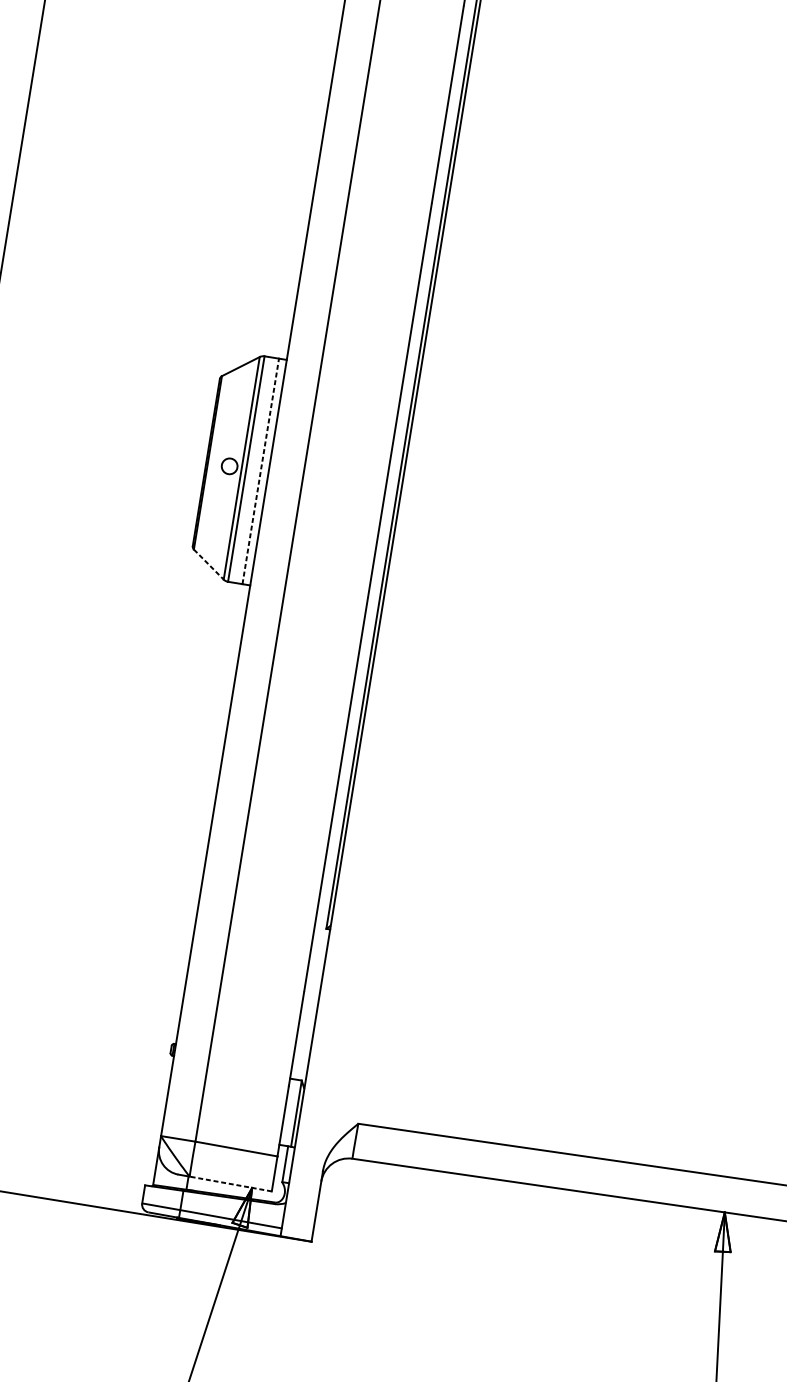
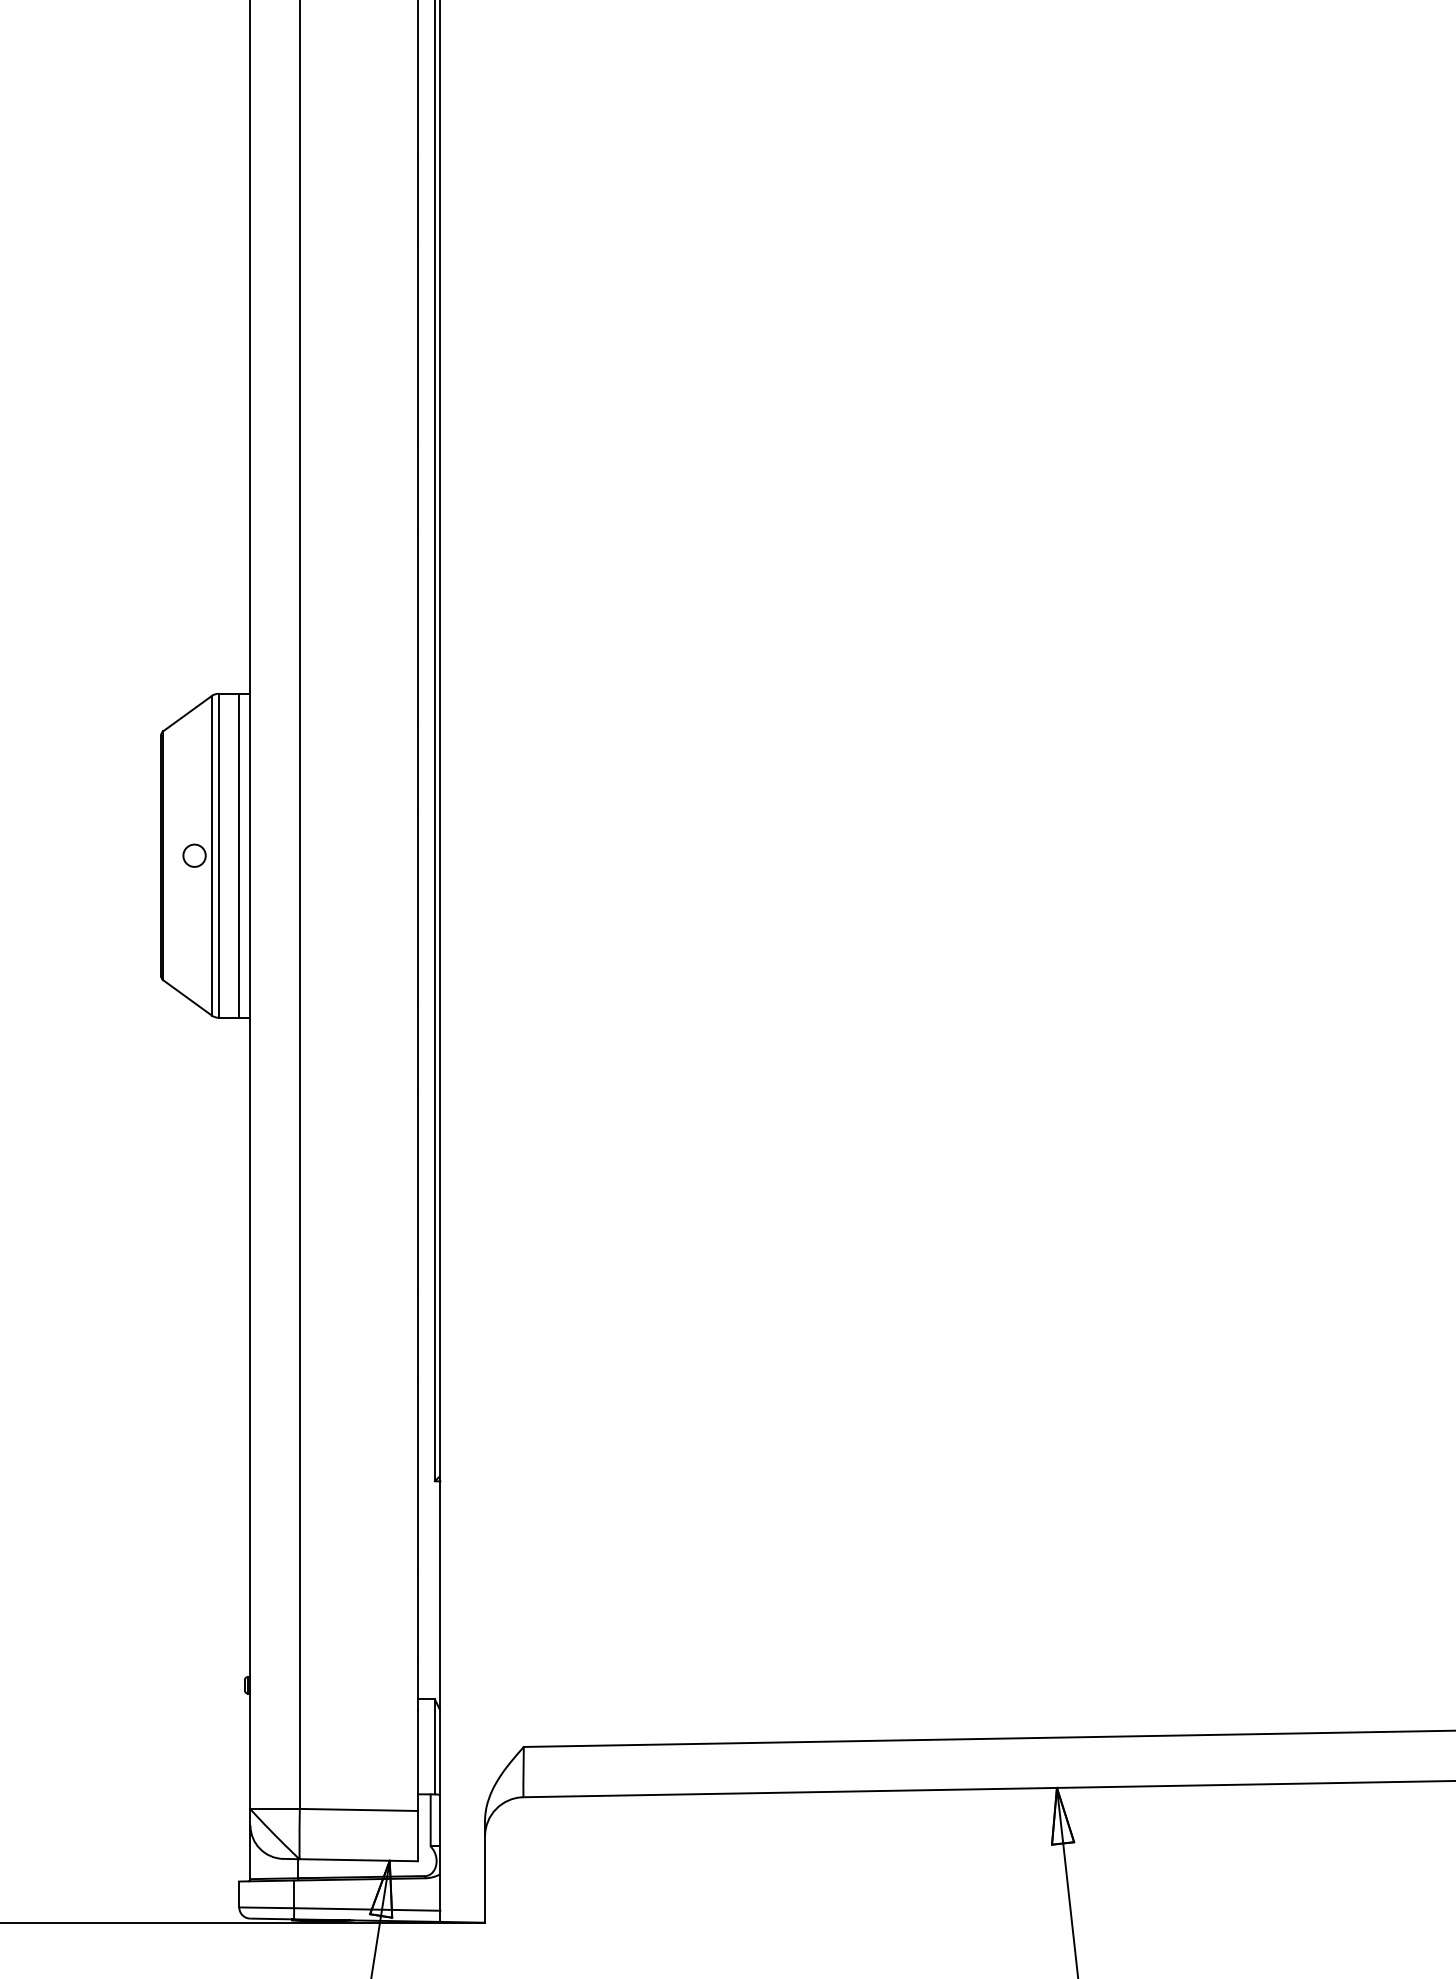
line: (260, 471) -> (239, 855), dashed -> solid
line: (209, 565) -> (188, 998), dashed -> solid
line: (230, 1184) -> (358, 1860), dashed -> solid

